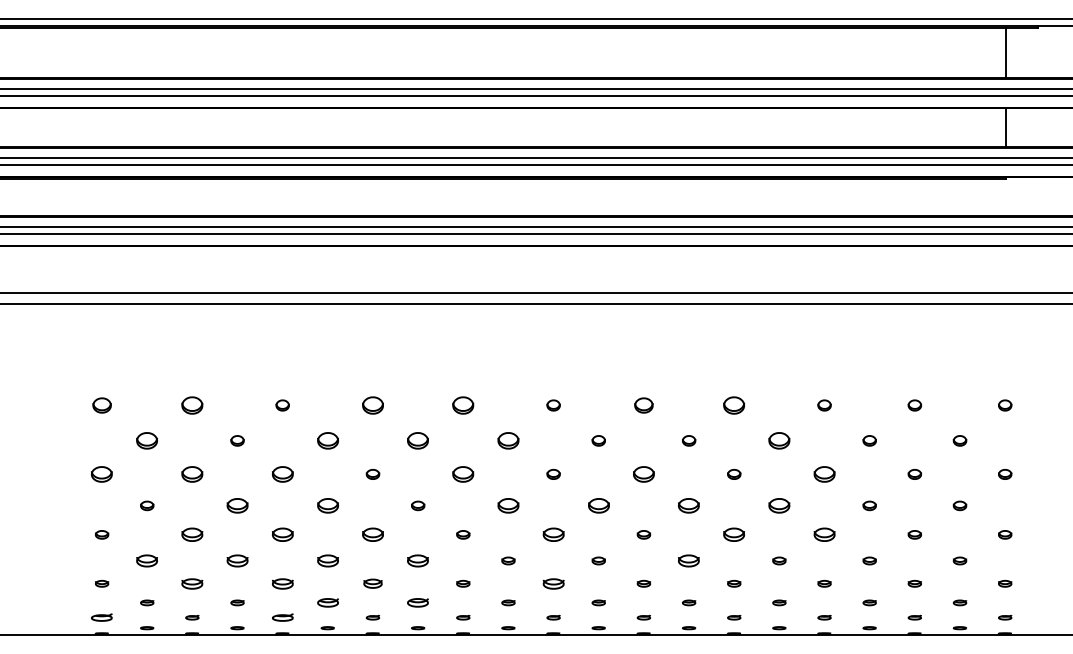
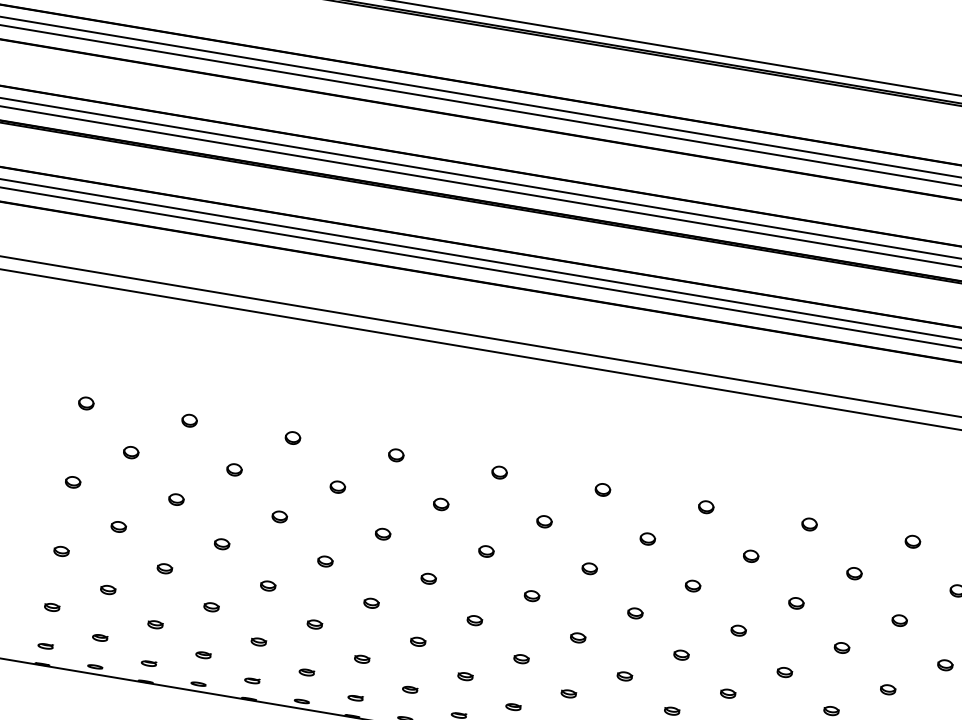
part: (101, 405) -> (85, 403), size x0.71
part: (192, 405) -> (189, 420), size x0.62
part: (372, 405) -> (395, 455), size x0.62
part: (463, 405) -> (499, 472), size x0.62
part: (643, 405) -> (705, 507), size x0.71
part: (734, 405) -> (809, 524), size x0.62
part: (147, 440) -> (131, 452), size x0.62
part: (327, 440) -> (337, 486), size x0.62
part: (418, 440) -> (441, 504), size x0.62
part: (508, 440) -> (544, 521), size x0.62
part: (779, 440) -> (854, 573), size x0.62
part: (102, 474) -> (73, 482), size x0.62
part: (192, 474) -> (176, 499), size x0.62
part: (282, 474) -> (279, 516), size x0.62
part: (463, 474) -> (486, 551), size x0.62
part: (643, 474) -> (692, 586), size x0.62
part: (824, 474) -> (899, 620), size x0.62
part: (237, 505) -> (222, 543), size x0.62
part: (327, 505) -> (325, 561), size x0.62
part: (508, 505) -> (532, 595), size x0.62
part: (598, 505) -> (635, 612), size x0.62
part: (689, 505) -> (739, 630), size x0.62
part: (779, 505) -> (842, 647), size x0.62
part: (192, 534) -> (165, 568), size x0.62
part: (282, 534) -> (268, 585), size x0.62
part: (372, 534) -> (370, 602), size x0.62
part: (553, 534) -> (578, 637), size x0.62
part: (734, 534) -> (785, 672), size x0.62
part: (824, 534) -> (888, 689), size x0.62
part: (147, 560) -> (108, 589), size x0.62
part: (237, 560) -> (211, 606), size x0.62
part: (327, 560) -> (314, 623), size x0.62
part: (418, 560) -> (418, 641), size x0.62
part: (689, 560) -> (728, 693), size x0.62
part: (192, 583) -> (155, 624), size x0.62
part: (282, 583) -> (258, 641), size x0.62
part: (372, 583) -> (361, 658), size x0.71
part: (553, 583) -> (568, 693), size x0.62
part: (327, 602) -> (306, 672), size x0.62
part: (418, 602) -> (410, 689), size x0.62
part: (102, 617) -> (46, 646), size x0.62
part: (282, 617) -> (252, 680), size x0.62

